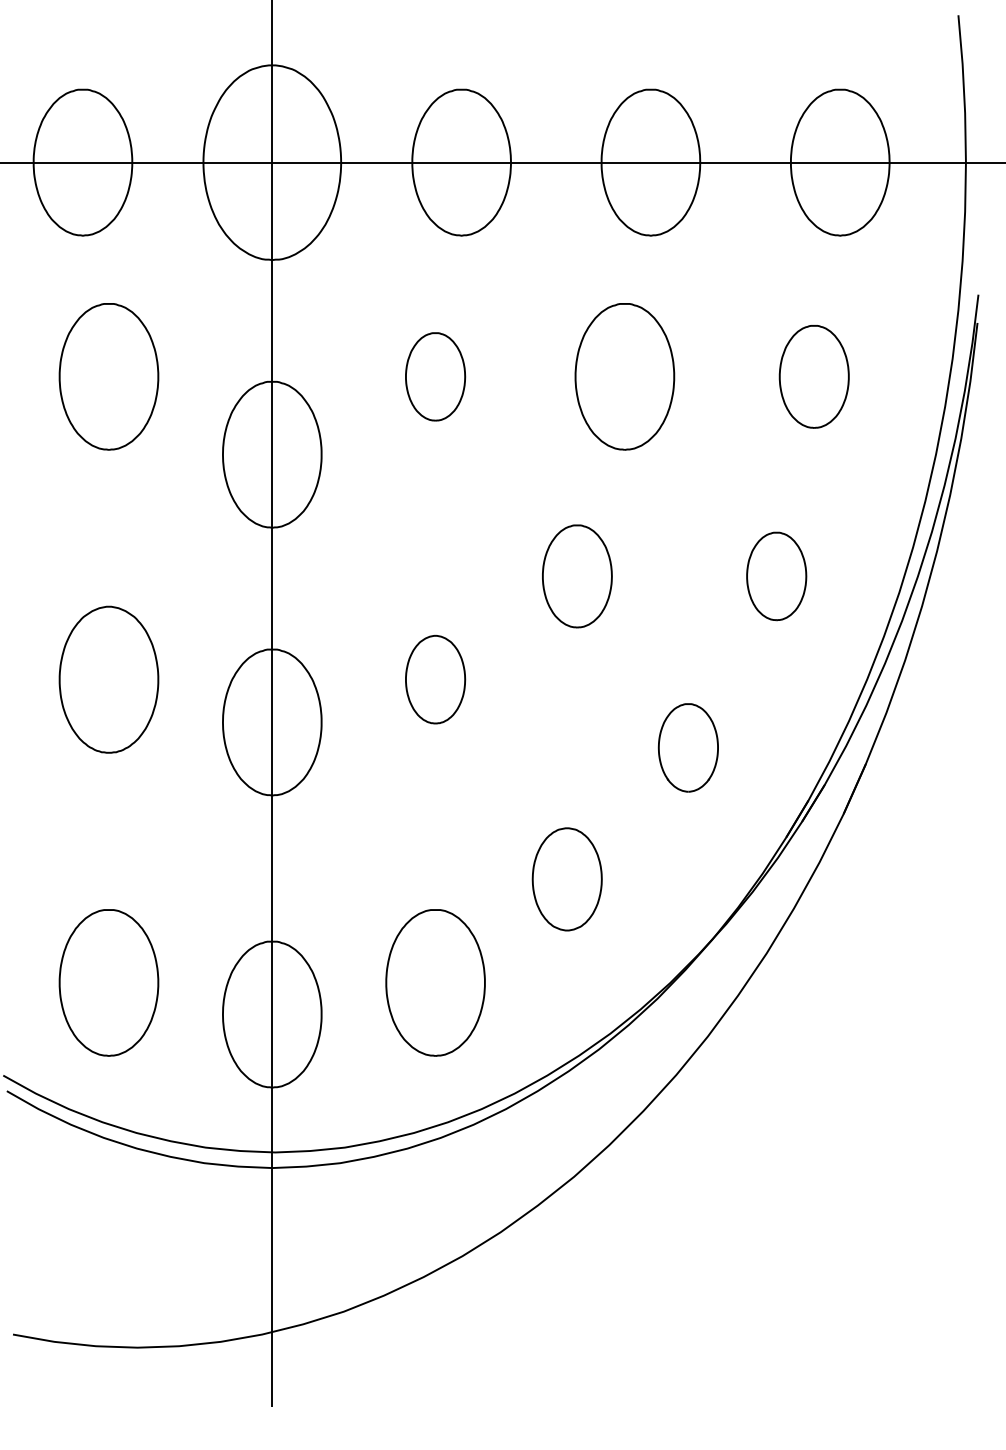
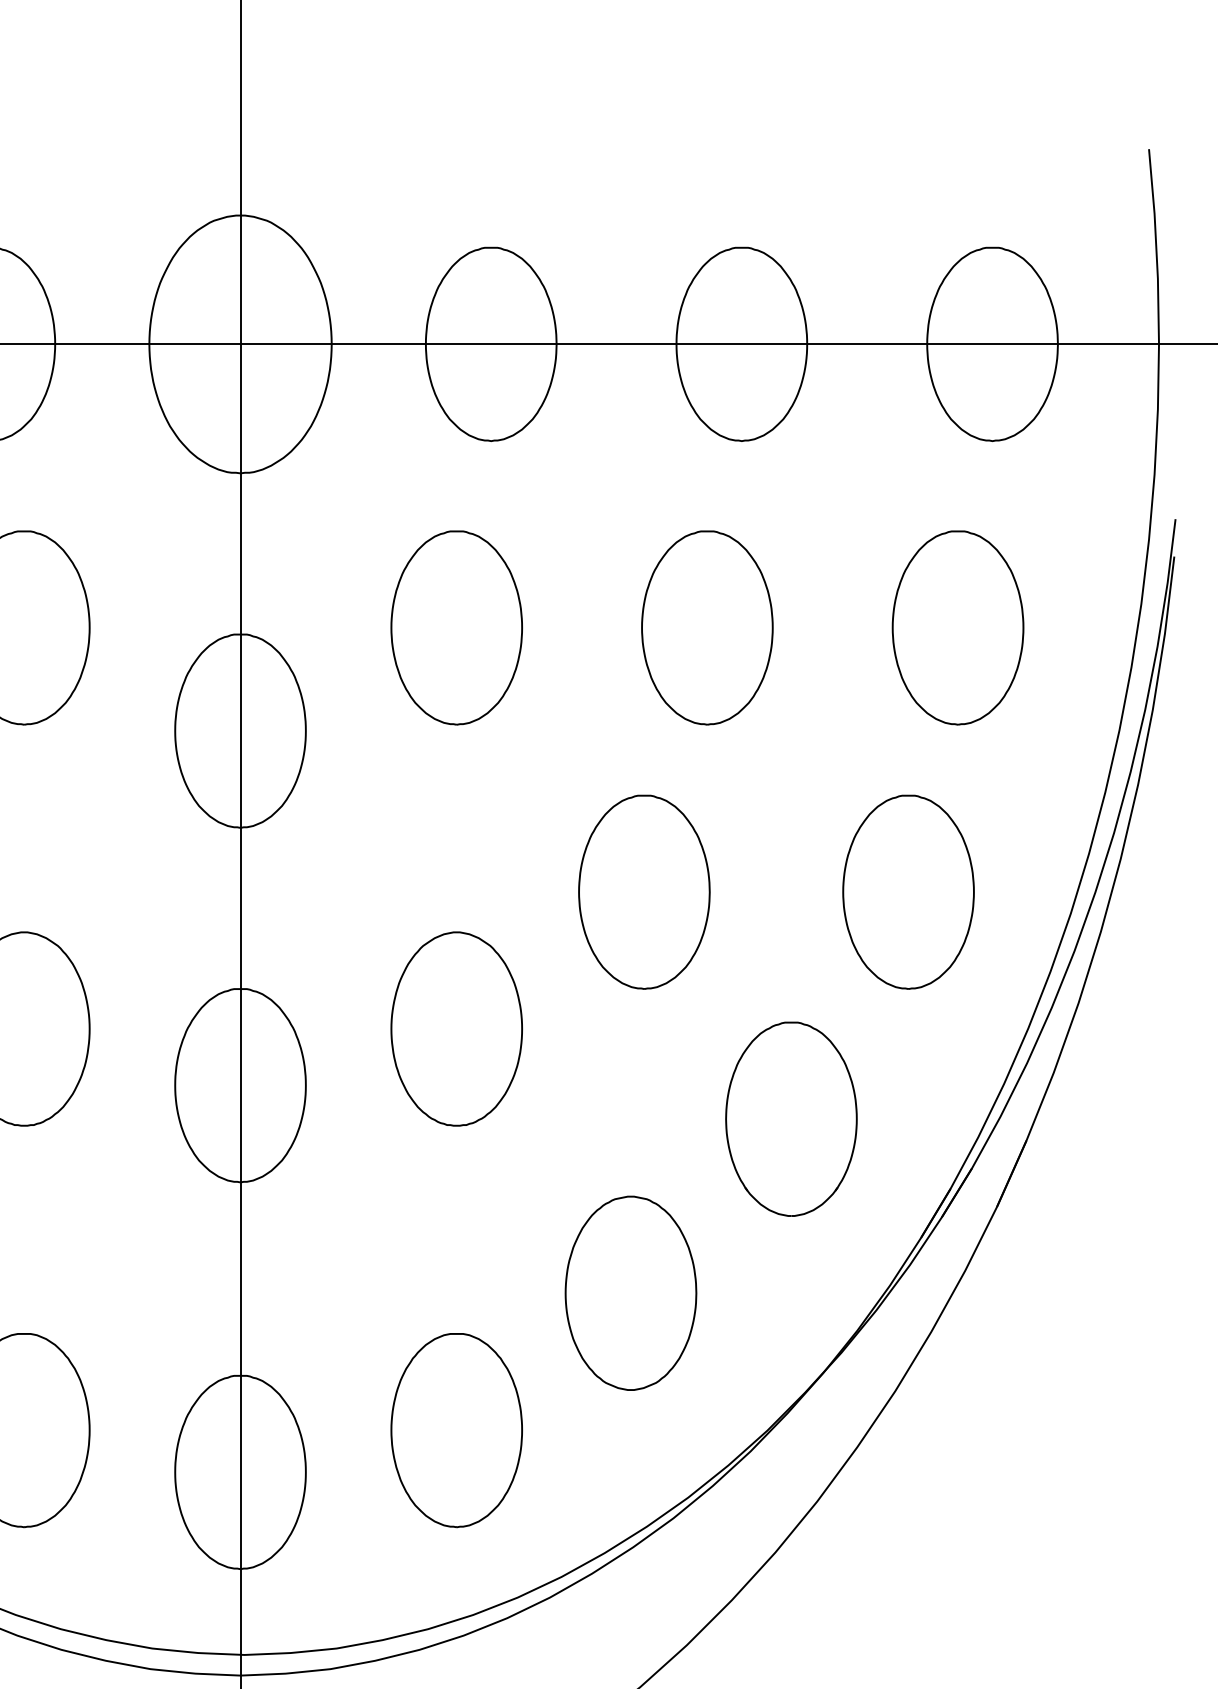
part: (435, 376) -> (456, 627), size x1.67
part: (814, 376) -> (958, 627), size x1.43
part: (577, 576) -> (644, 892), size x1.43
part: (776, 576) -> (908, 892), size x1.67
part: (435, 679) -> (456, 1028), size x1.67
part: (688, 747) -> (791, 1118), size x1.67
part: (567, 879) -> (631, 1293), size x1.43

